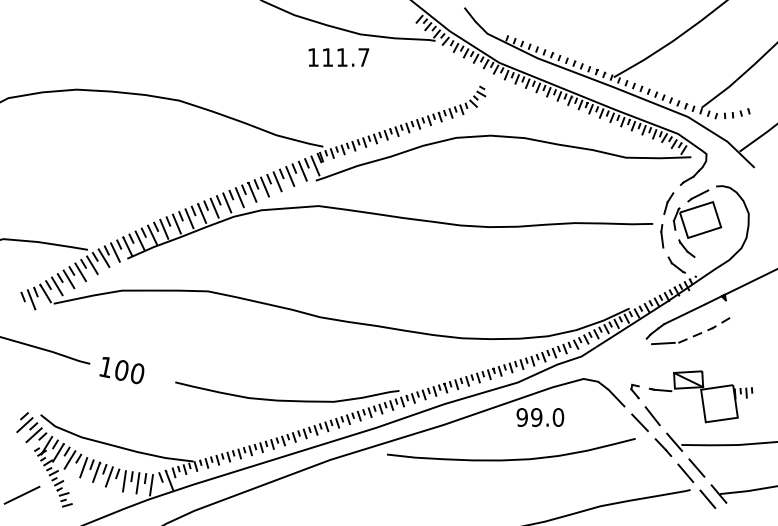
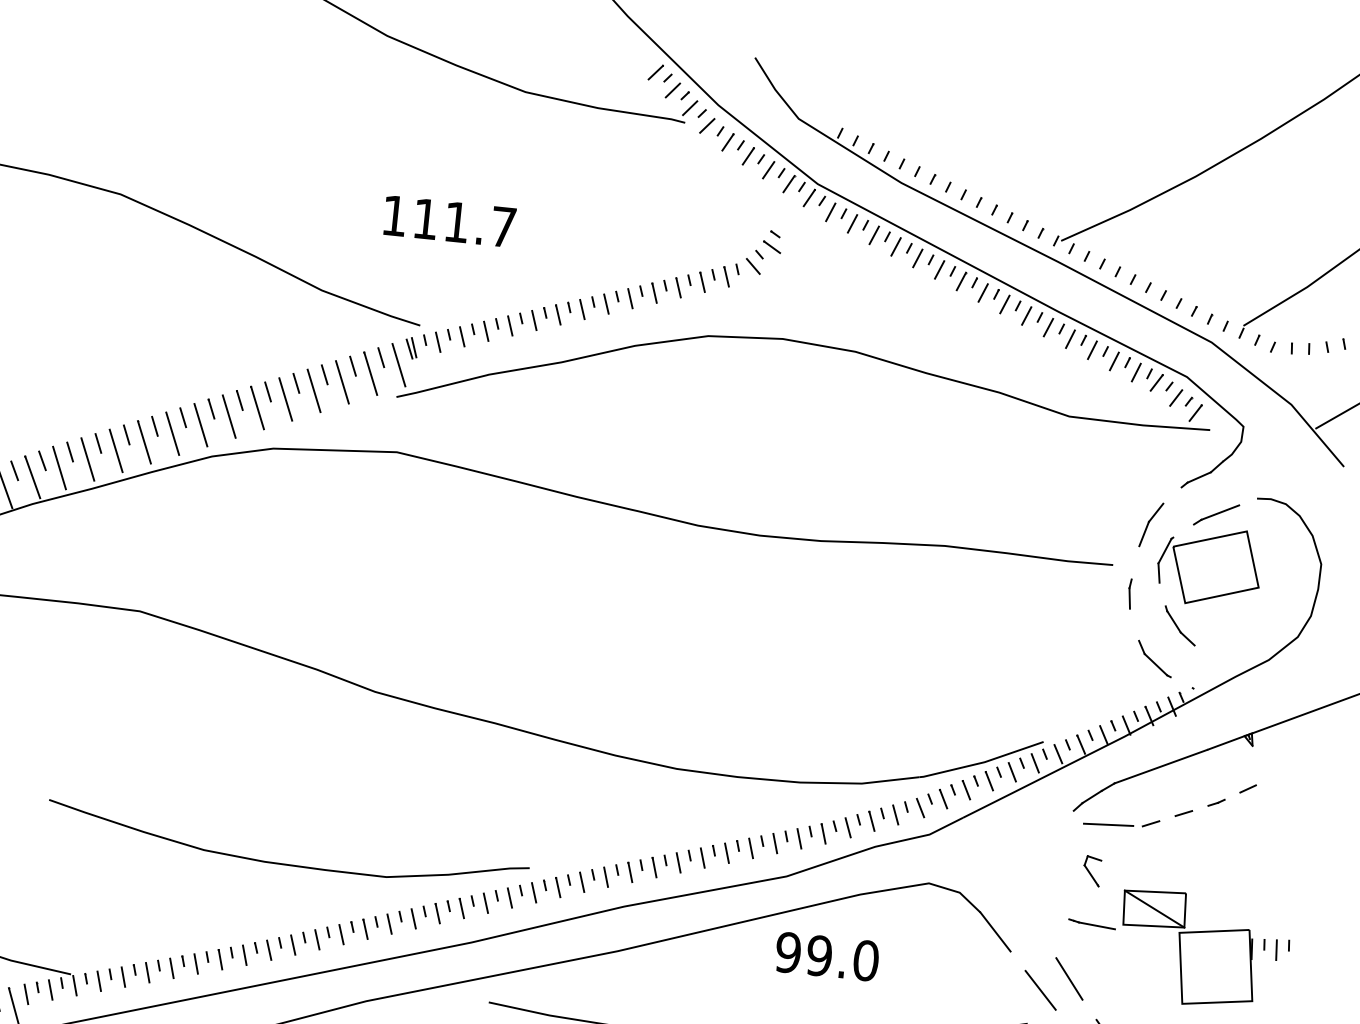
text: (338, 57) -> (448, 221), moved
part: (662, 236) -> (1130, 594), size x0.6
part: (634, 391) -> (1090, 870), moved

